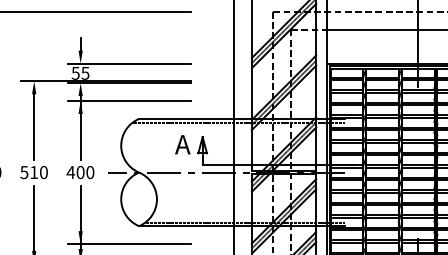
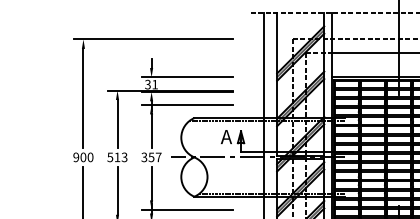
text: (80, 73) -> (151, 84), 55 -> 31
text: (43, 172) -> (124, 157), 510 -> 513
text: (80, 172) -> (151, 157), 400 -> 357

